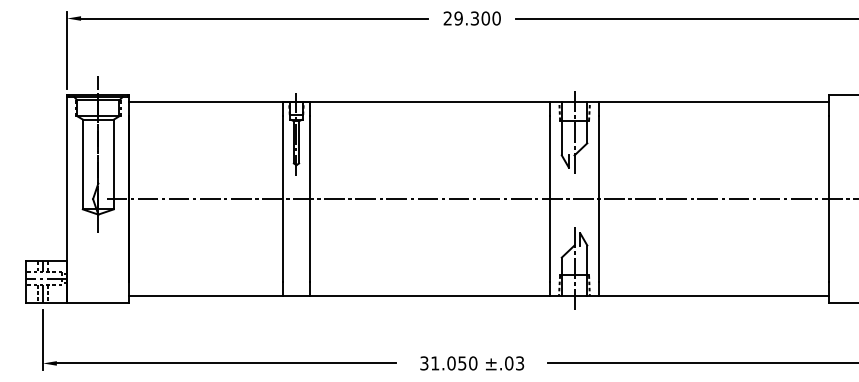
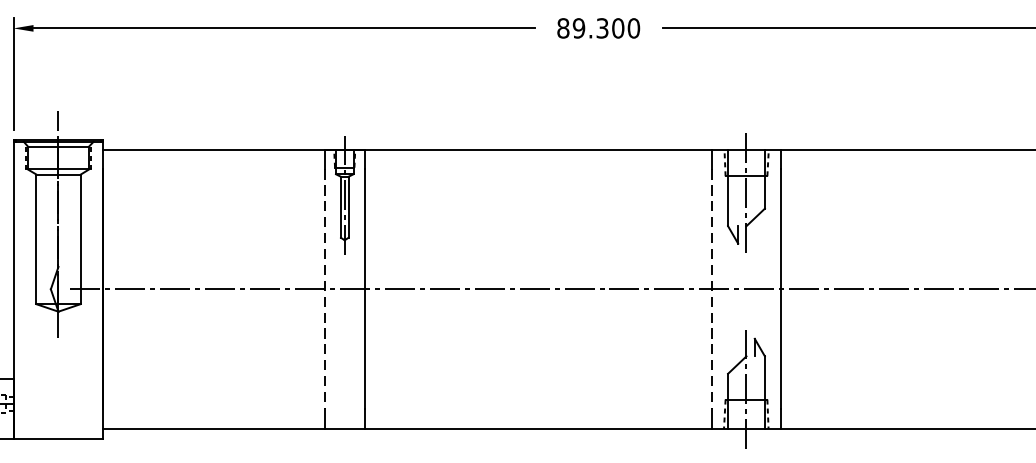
text: (447, 18) -> (562, 28), 29.300 -> 89.300
line: (282, 199) -> (324, 289), solid -> dashed
line: (550, 199) -> (711, 289), solid -> dashed

